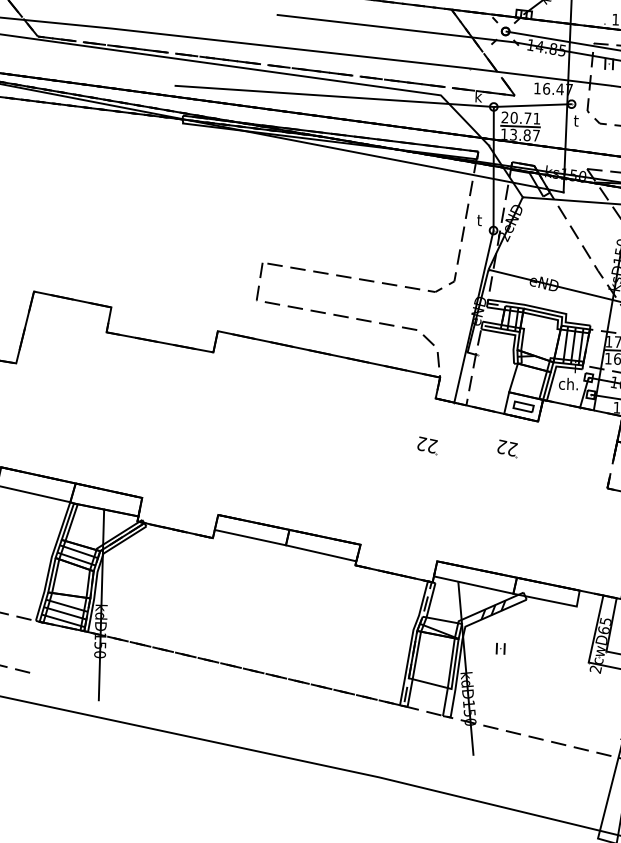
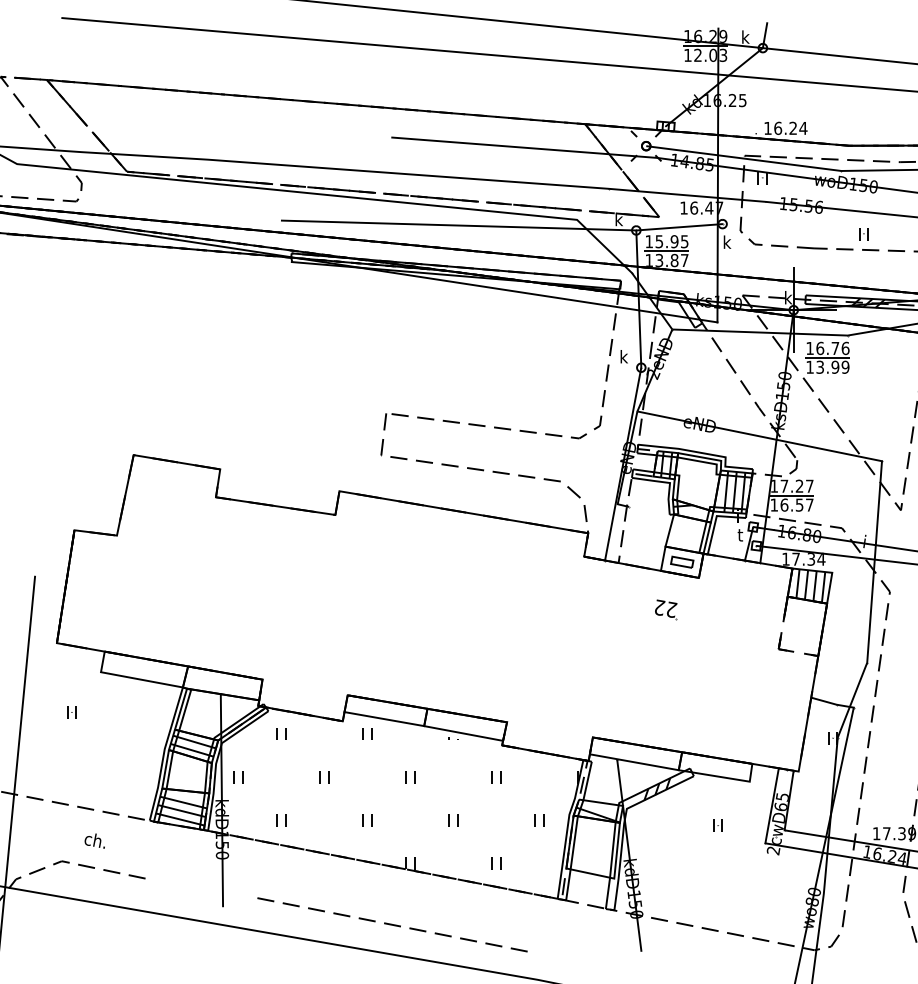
text: (520, 117) -> (666, 241), 20.71 -> 15.95
text: (575, 120) -> (727, 241), t -> k
text: (477, 219) -> (623, 356), t -> k
text: (568, 383) -> (731, 534), ch. -> t
part: (427, 445) -> (577, 609), removed
hatch: (266, 609) -> (405, 798), added
part: (500, 648) -> (717, 825), moved
line: (250, 722) -> (392, 924), added

